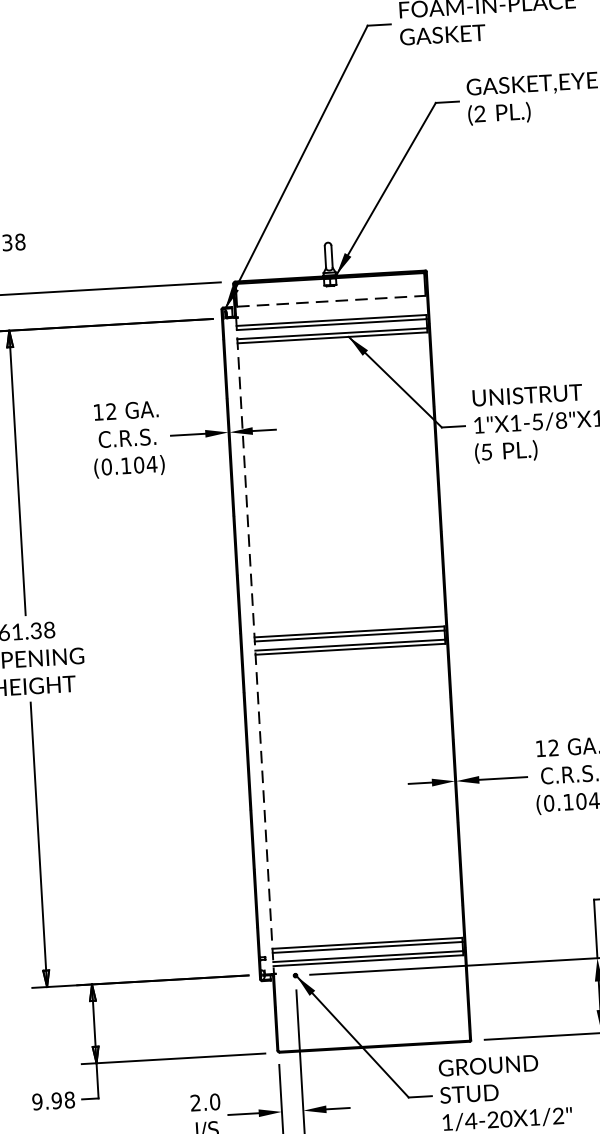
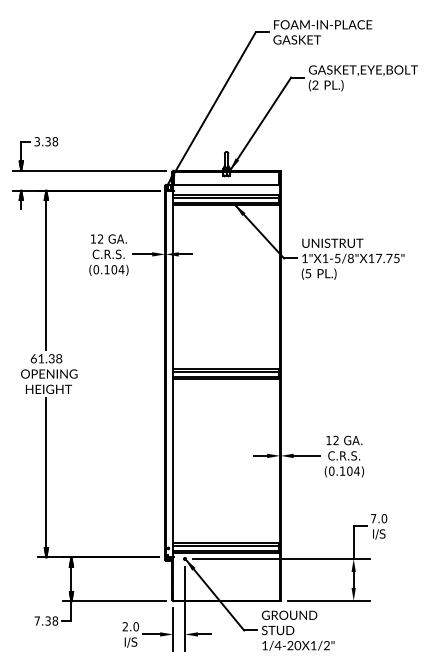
line: (331, 300) -> (226, 184), dashed -> solid
line: (255, 646) -> (173, 374), dashed -> solid
text: (46, 1100) -> (42, 620), 9.98 -> 7.38

